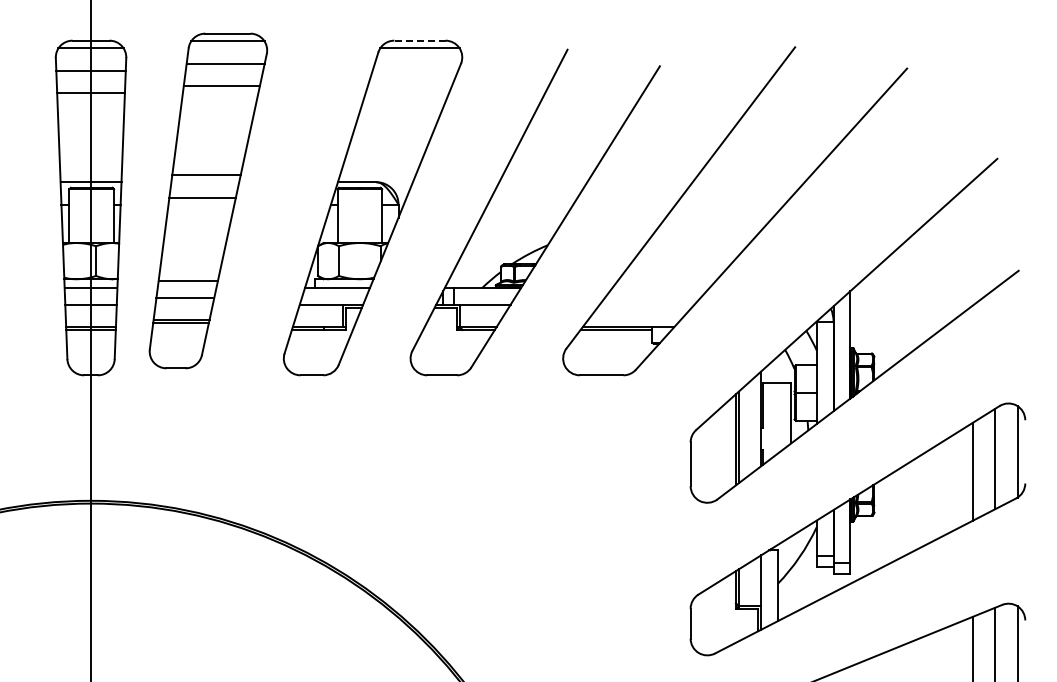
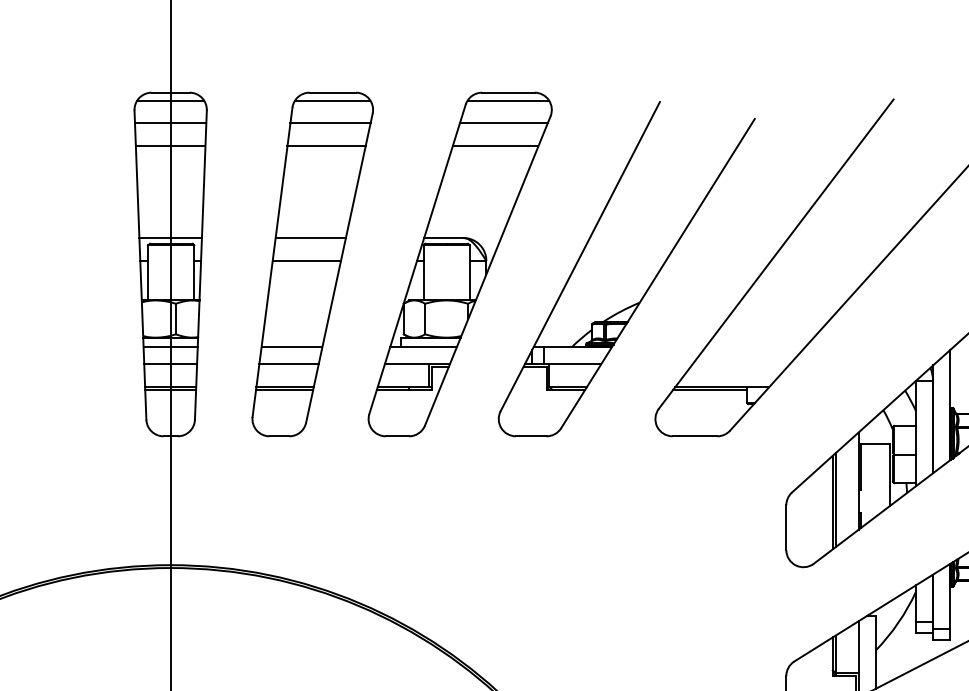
line: (419, 40) -> (507, 92), dashed -> solid
line: (415, 70) -> (503, 123), added
line: (407, 92) -> (495, 145), added
part: (208, 200) -> (312, 263), moved

